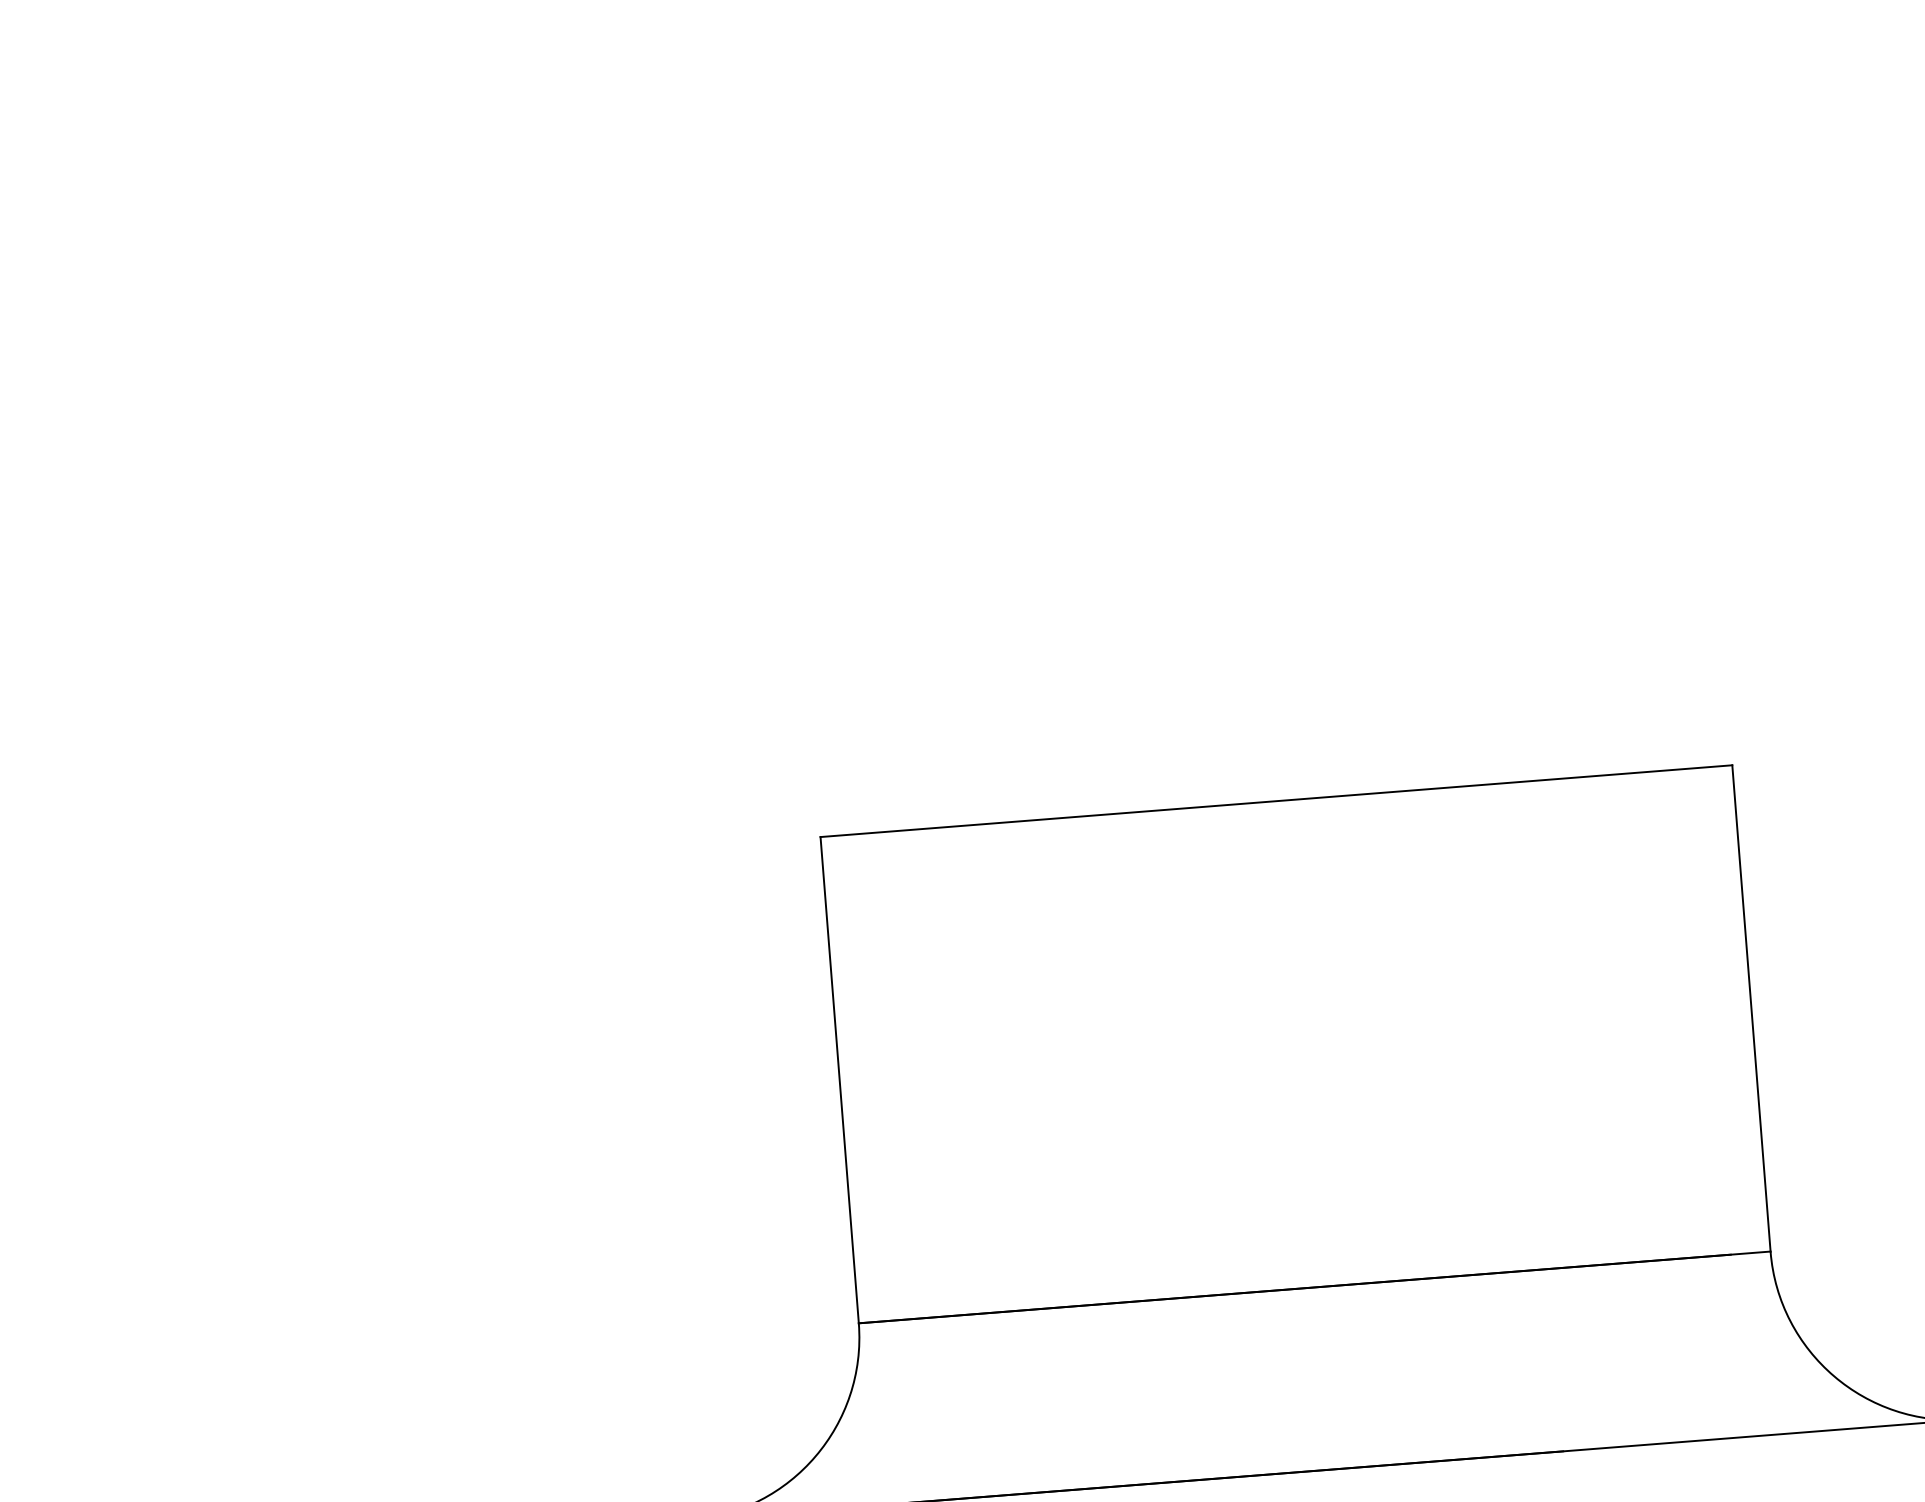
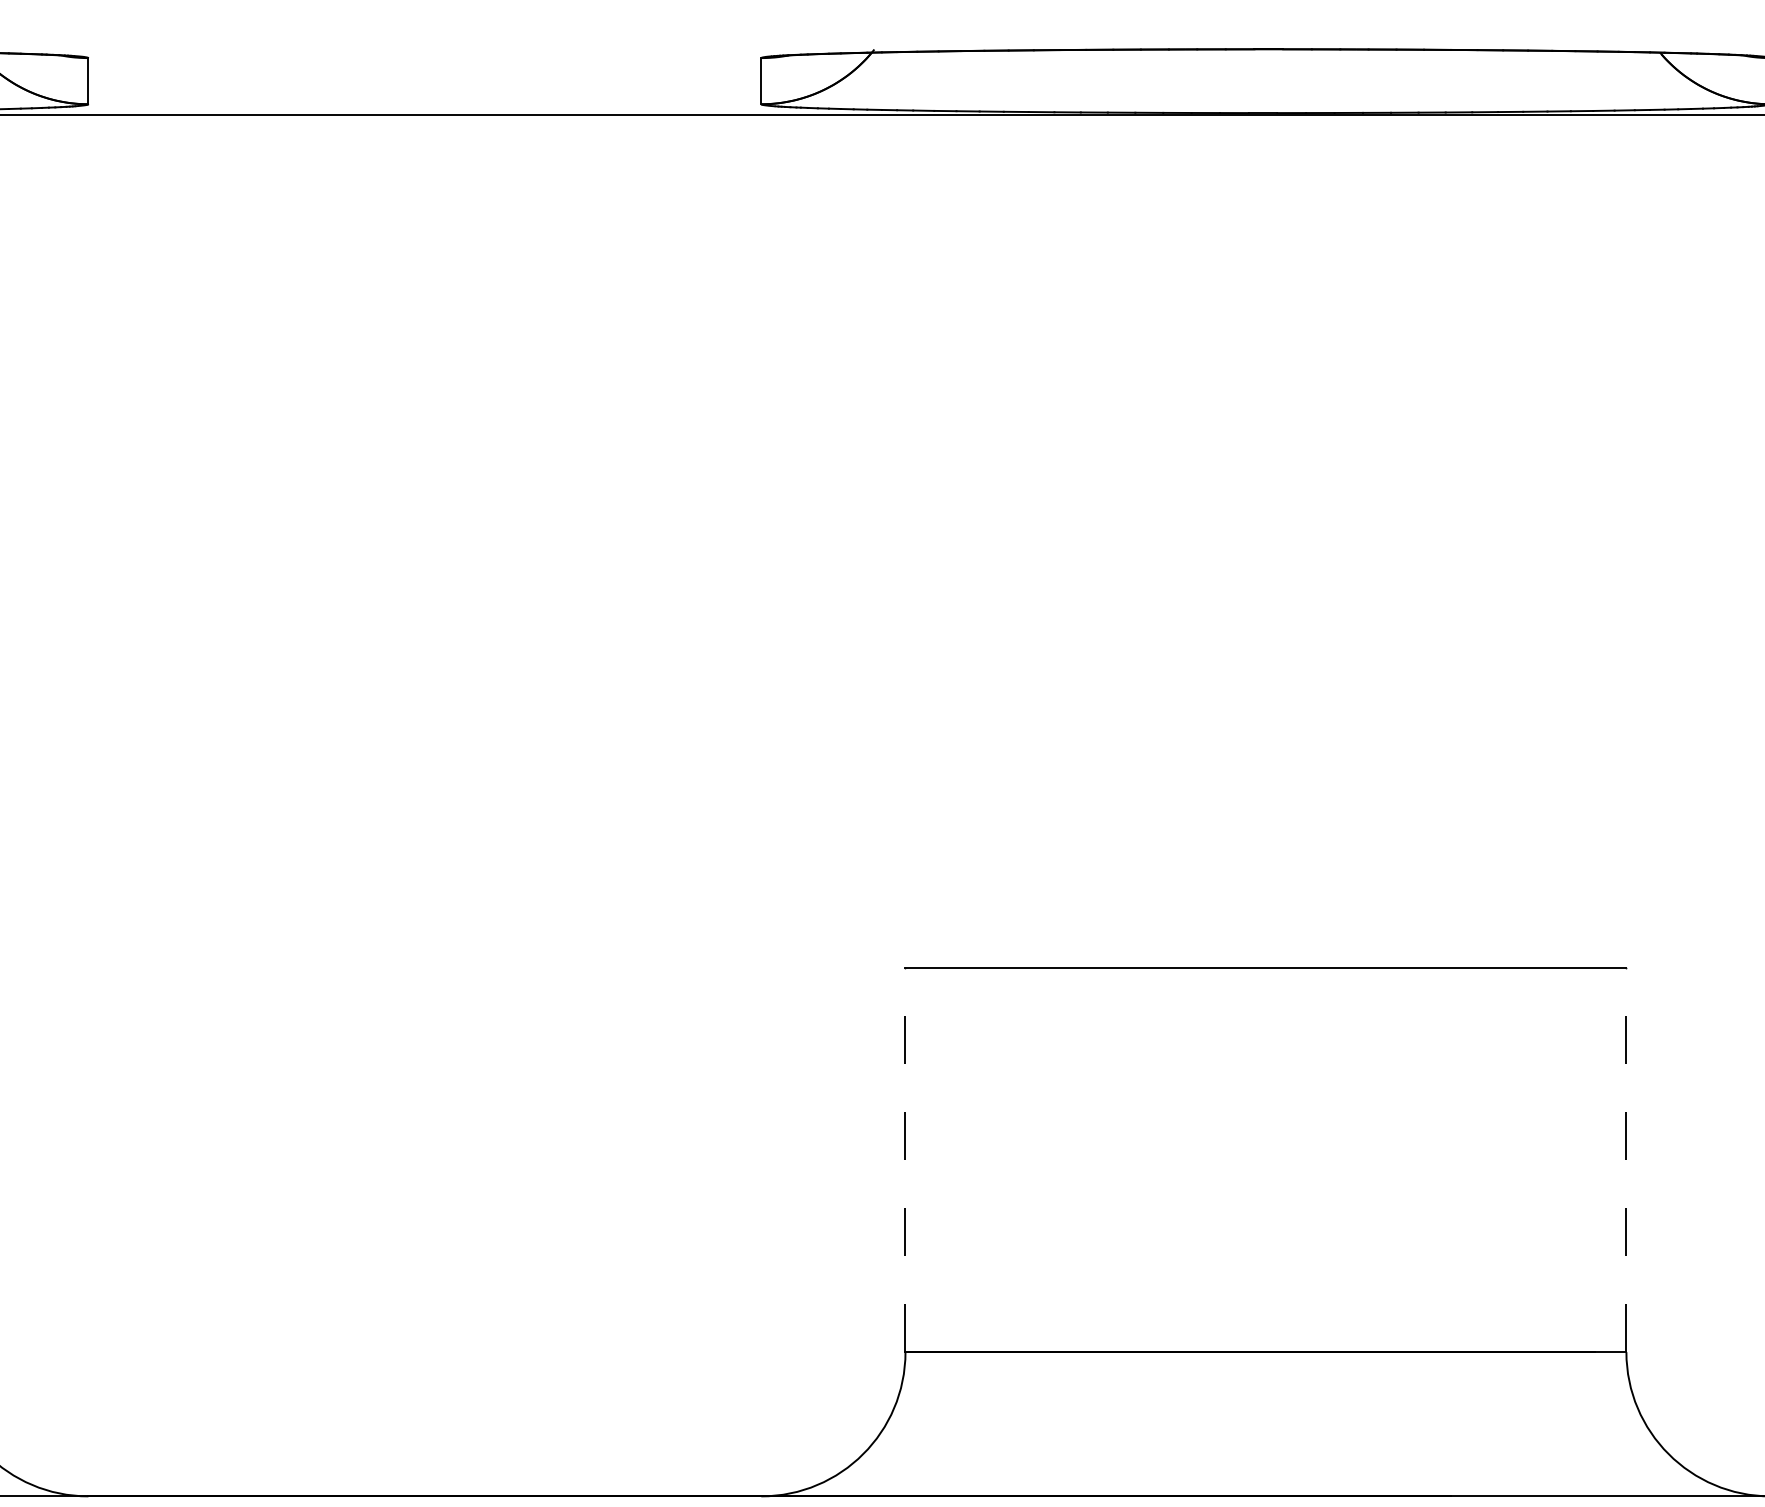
line: (1751, 1007) -> (1626, 1159), solid -> dashed
line: (839, 1079) -> (905, 1159), solid -> dashed

